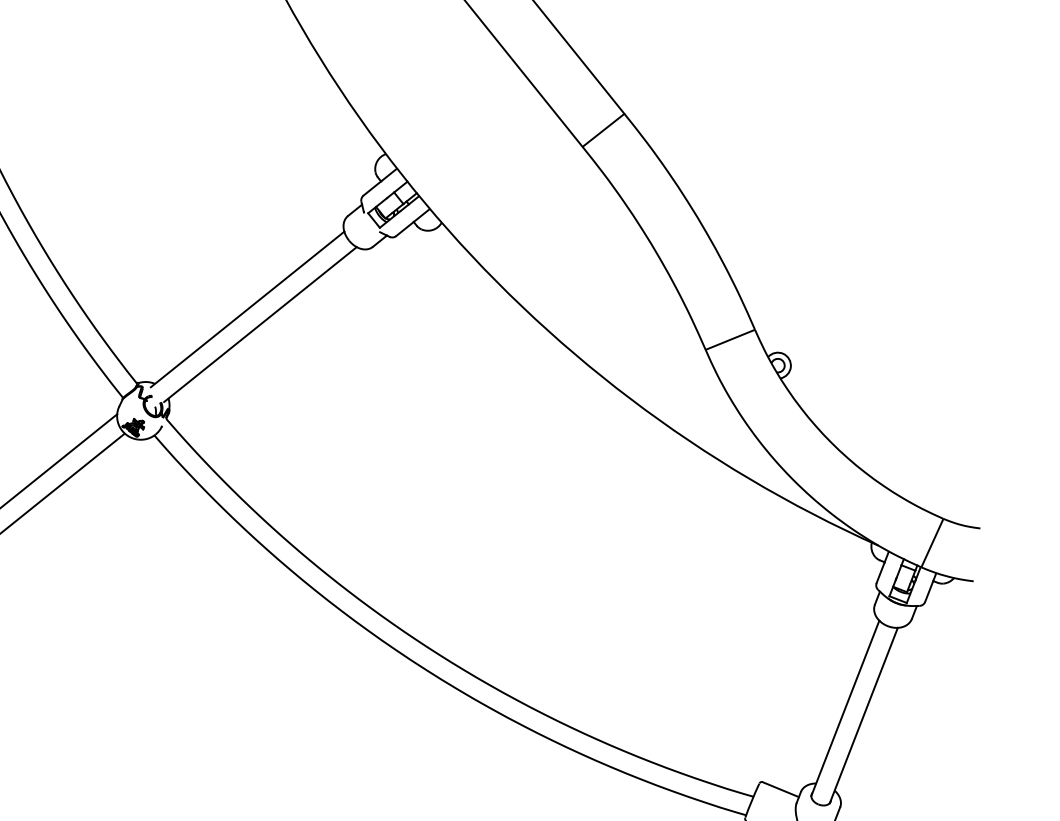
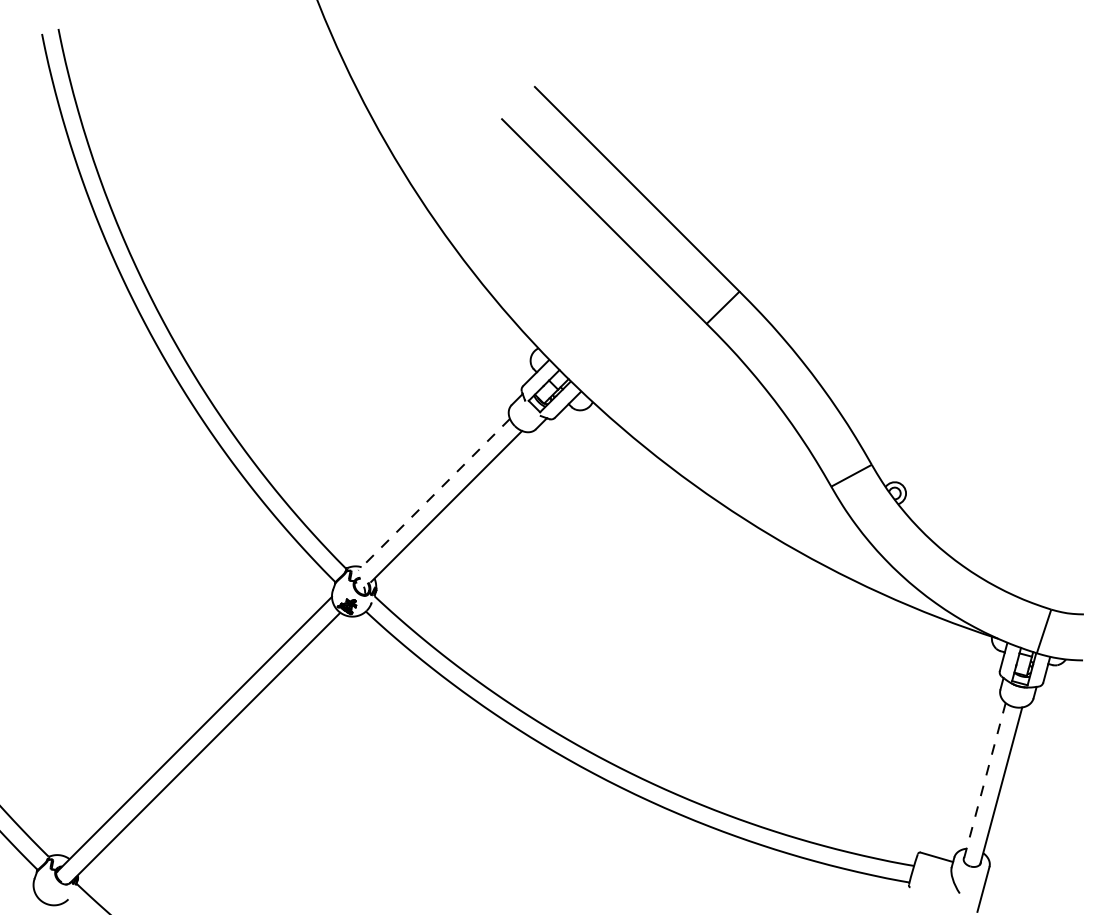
line: (246, 310) -> (433, 495), solid -> dashed
line: (845, 708) -> (984, 781), solid -> dashed

